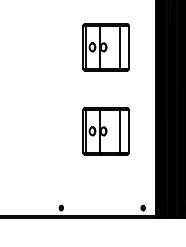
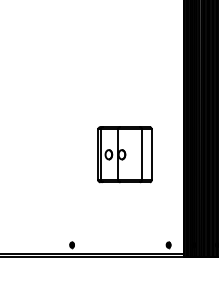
part: (105, 47) -> (124, 55), removed

